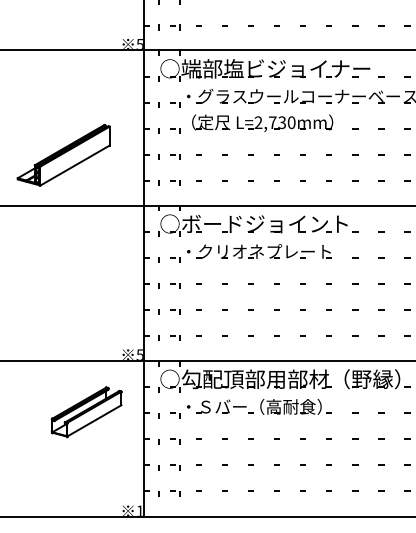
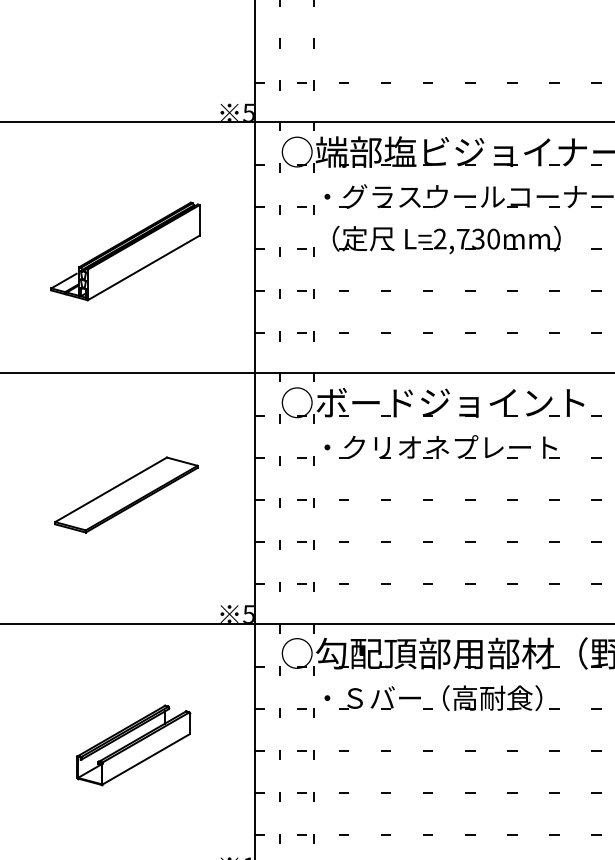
part: (63, 155) -> (125, 251), moved
part: (64, 280) -> (126, 493), added
part: (86, 412) -> (133, 745), moved

